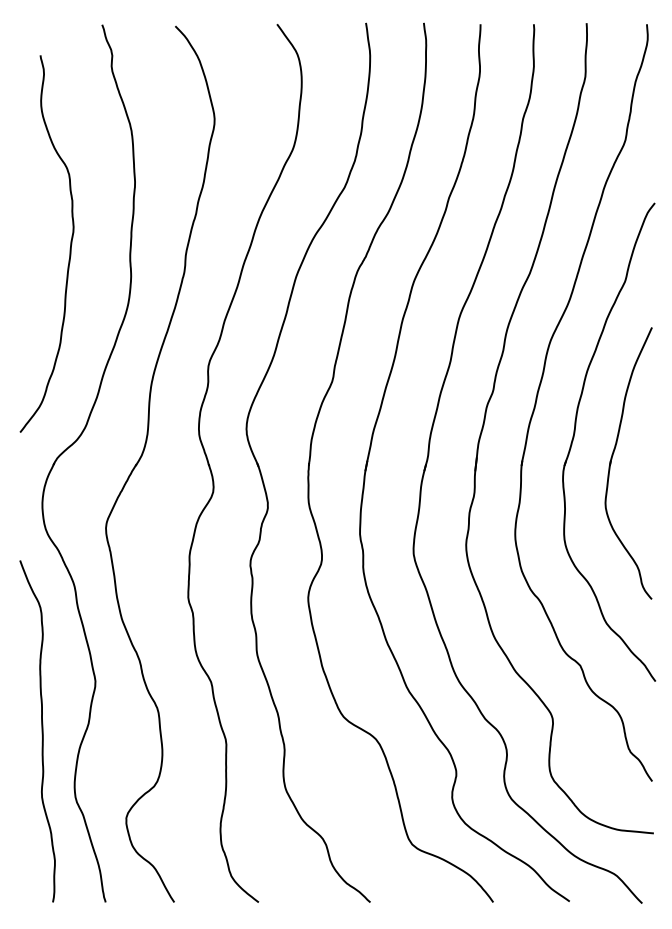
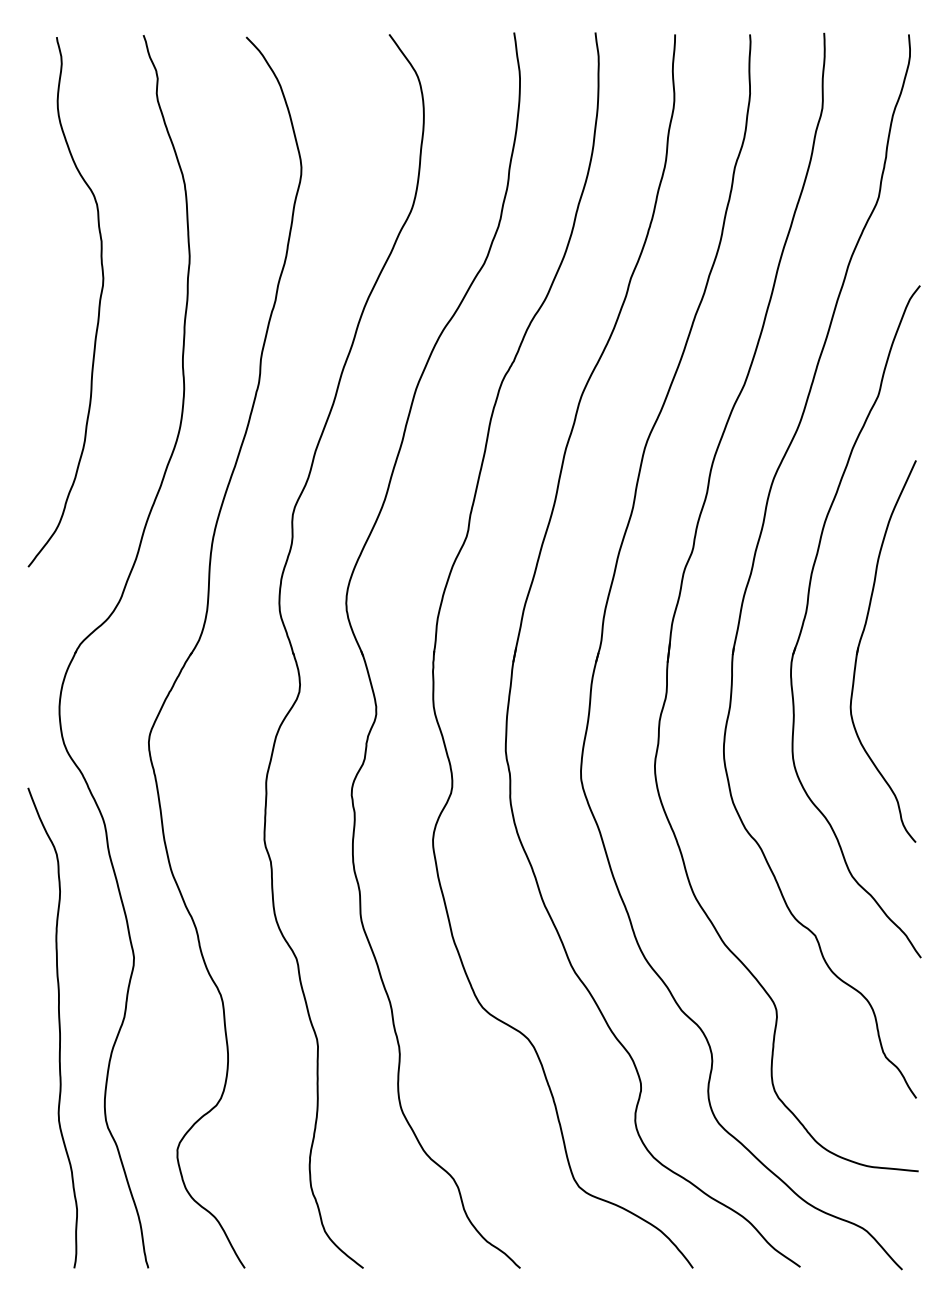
curve: (70, 245) -> (98, 304), moved

